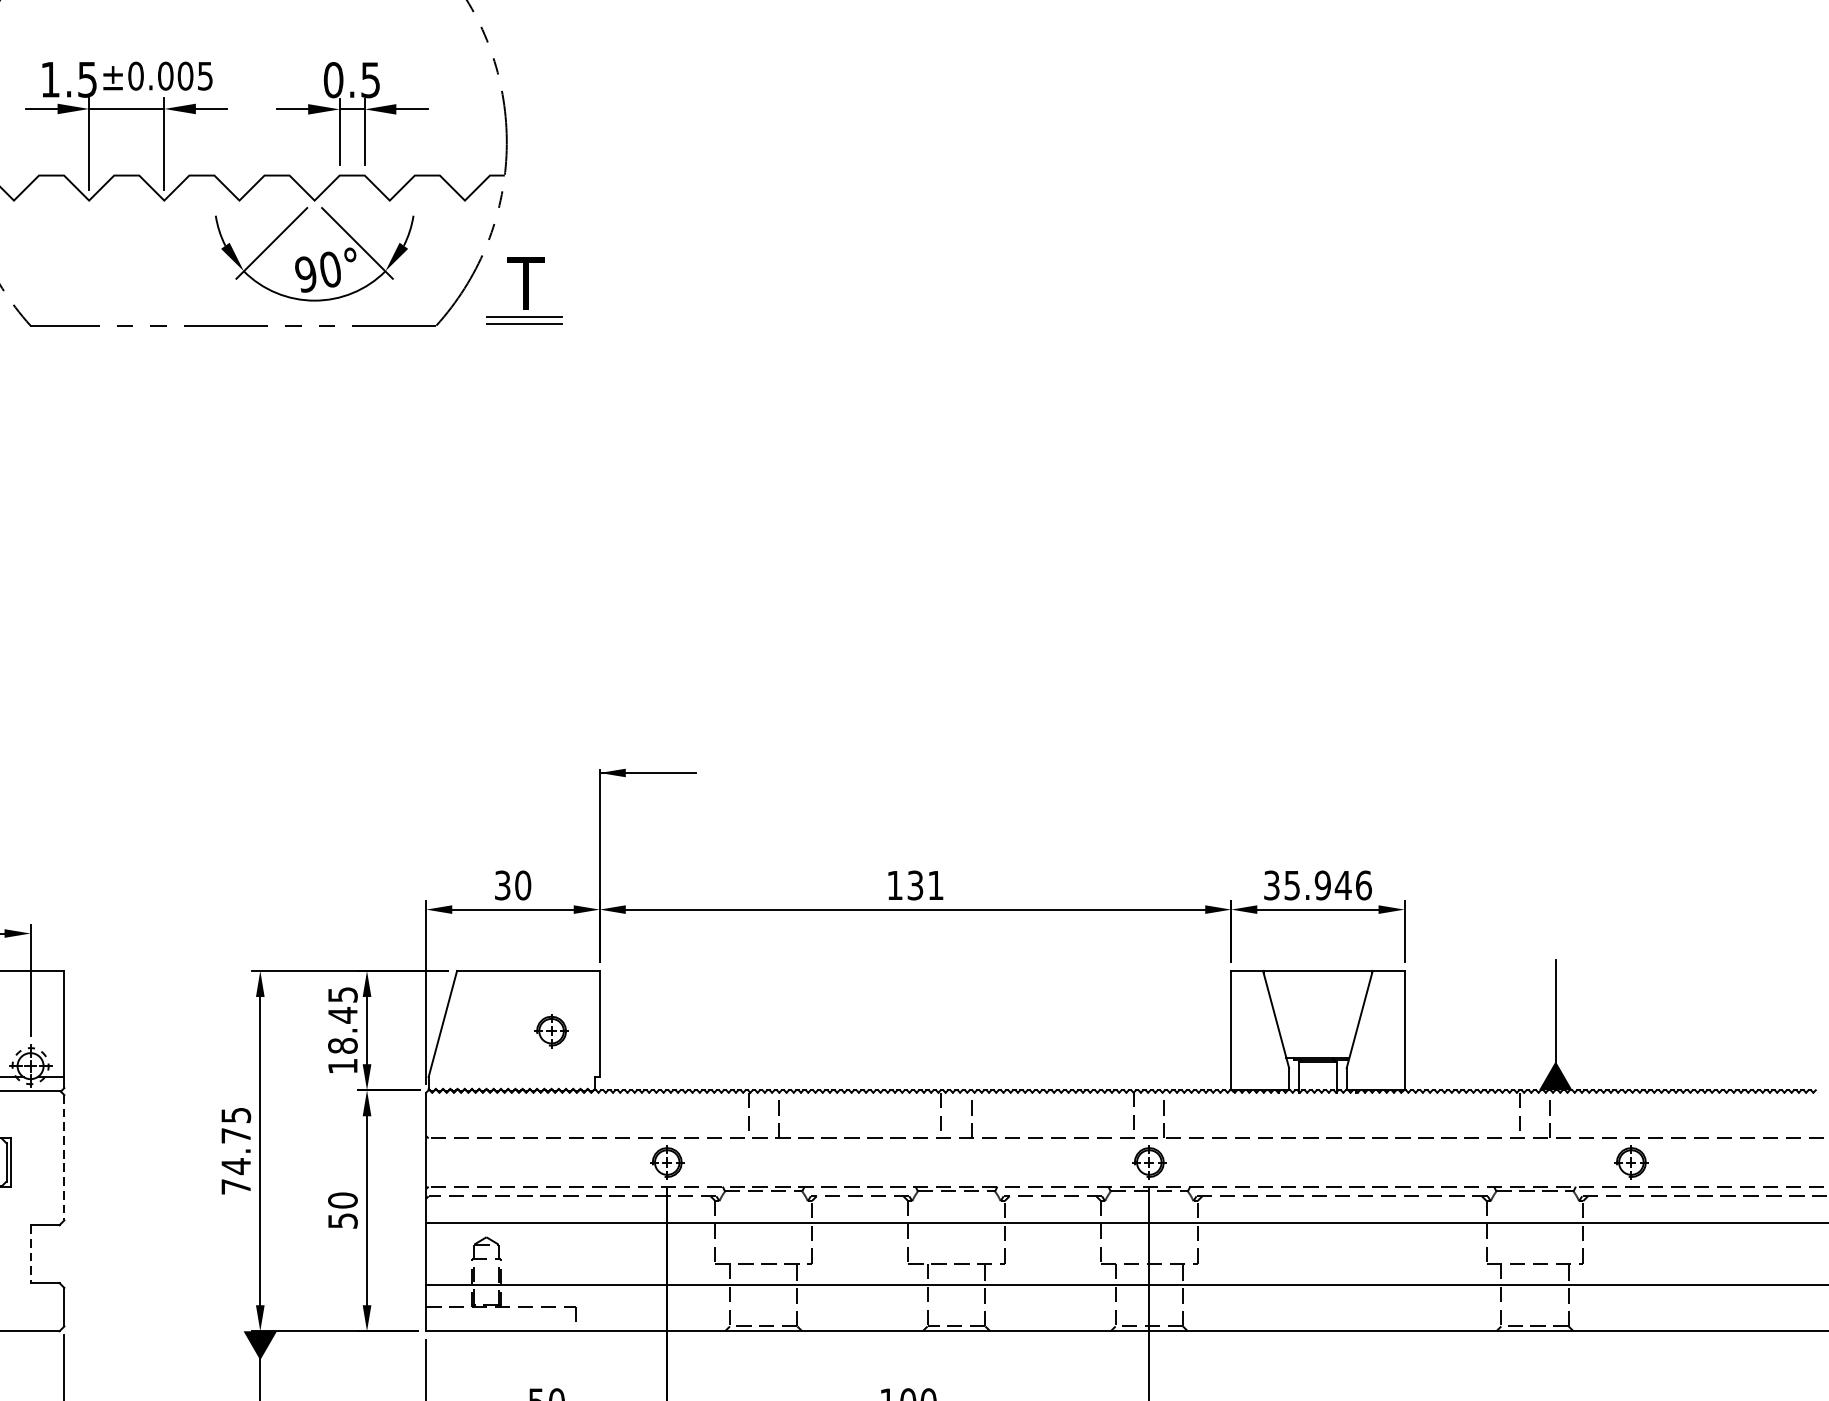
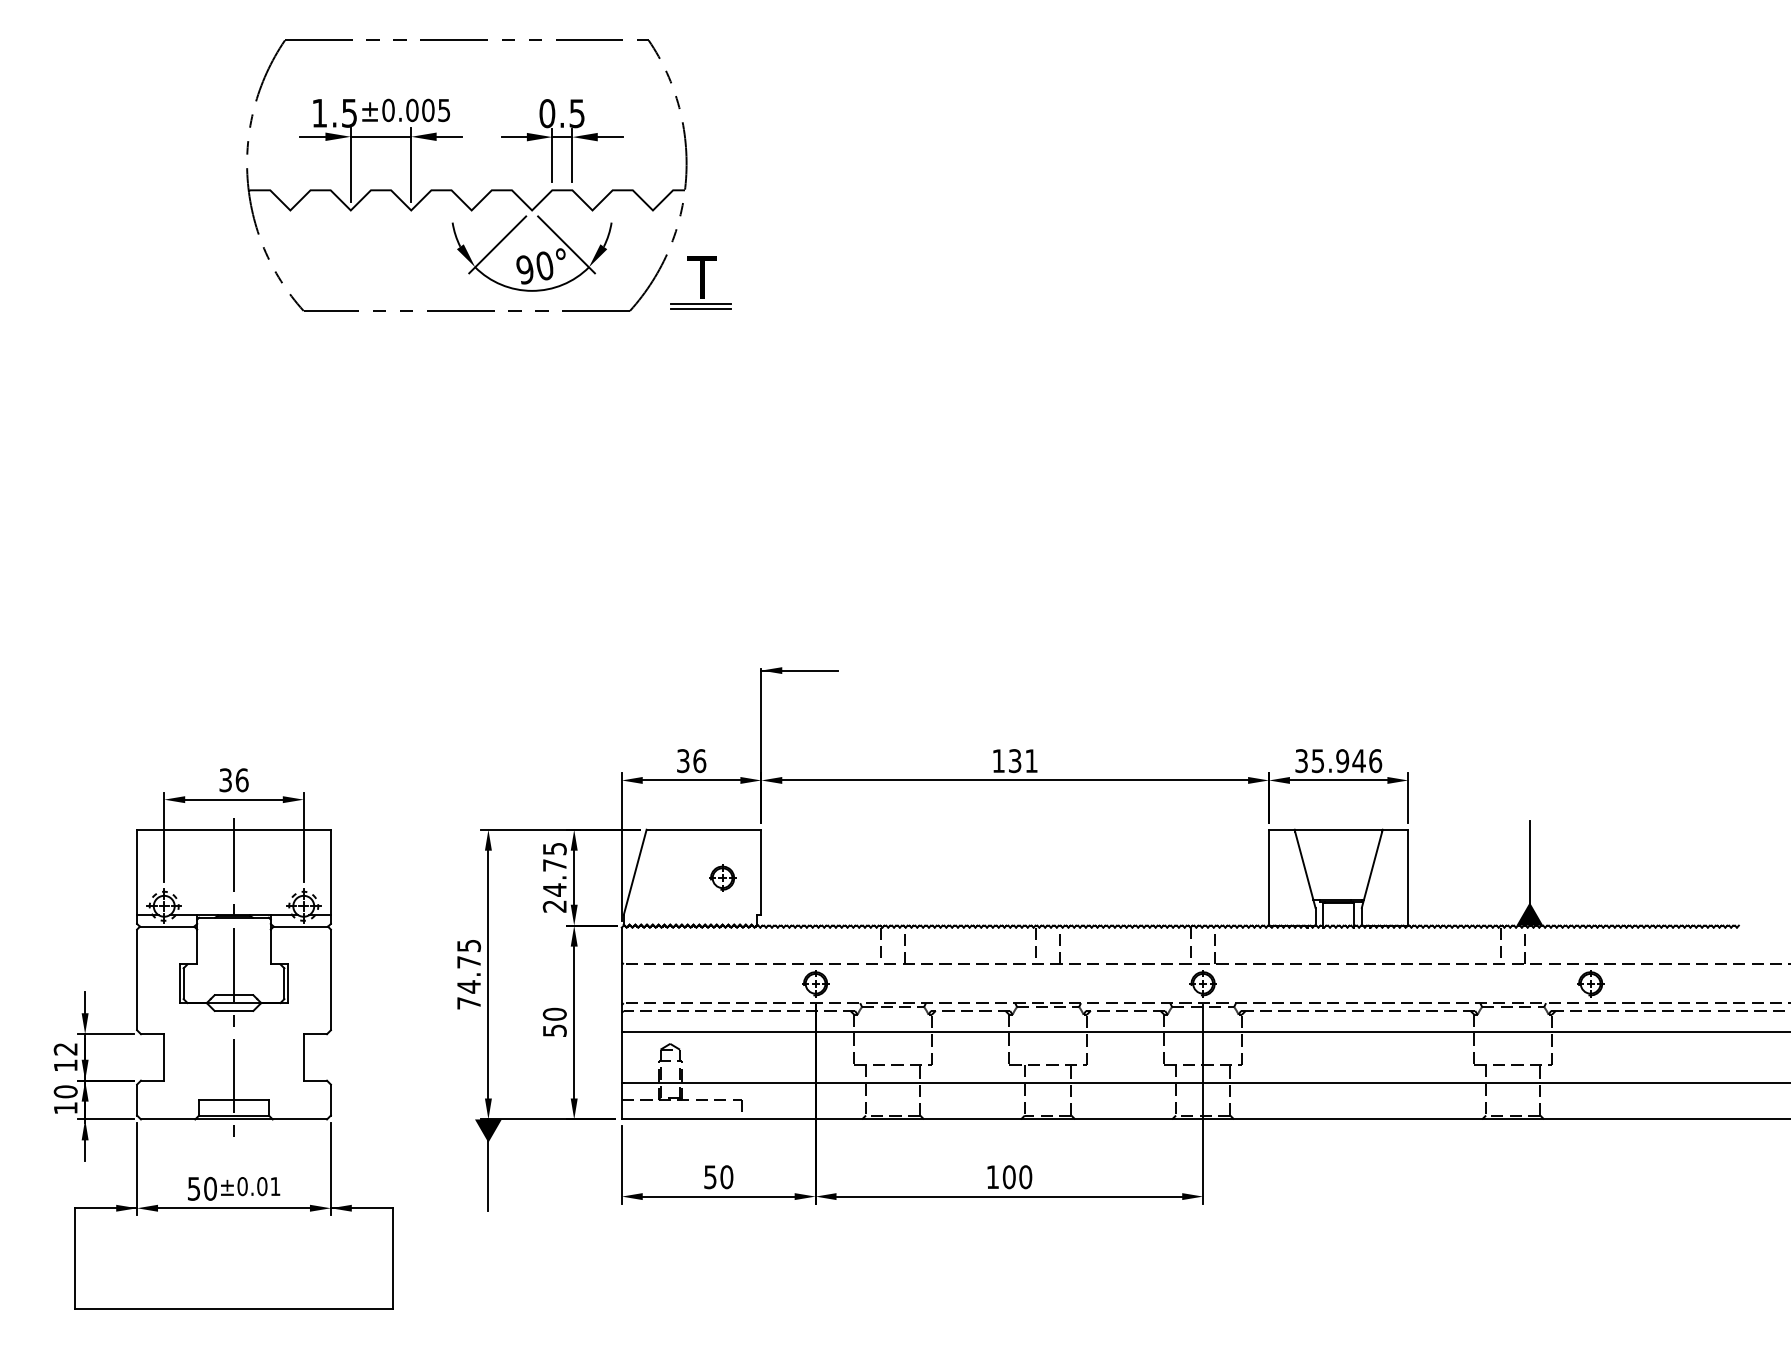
text: (522, 884) -> (699, 760), 30 -> 36
text: (342, 1040) -> (554, 885), 18.45 -> 24.75
line: (63, 1158) -> (330, 980), dashed -> solid
line: (30, 1254) -> (303, 1057), dashed -> solid

